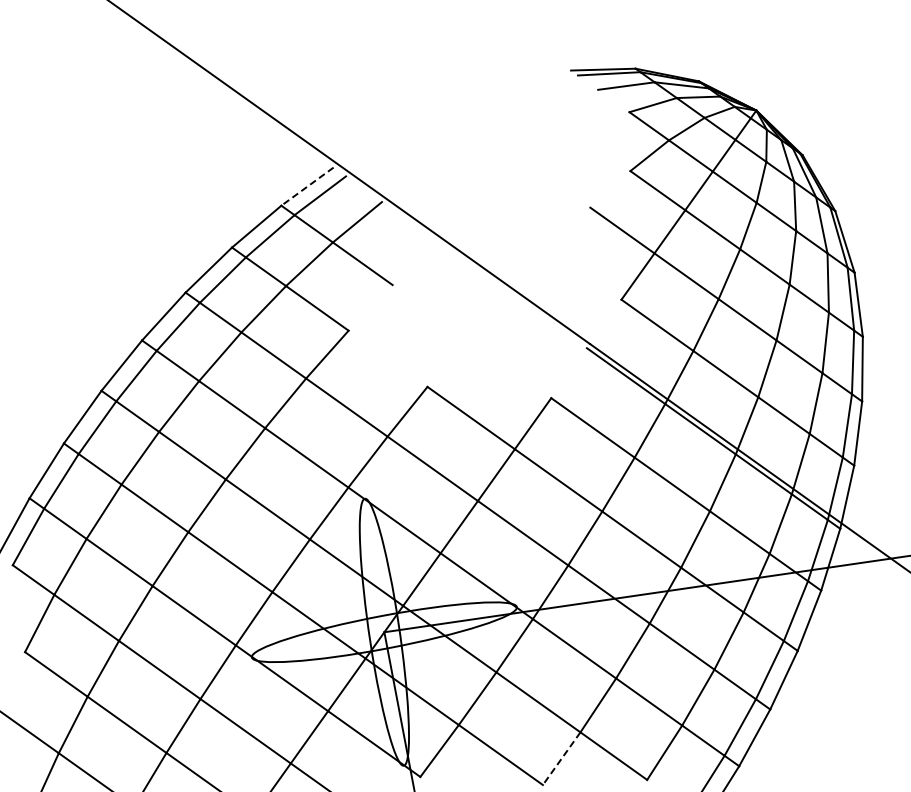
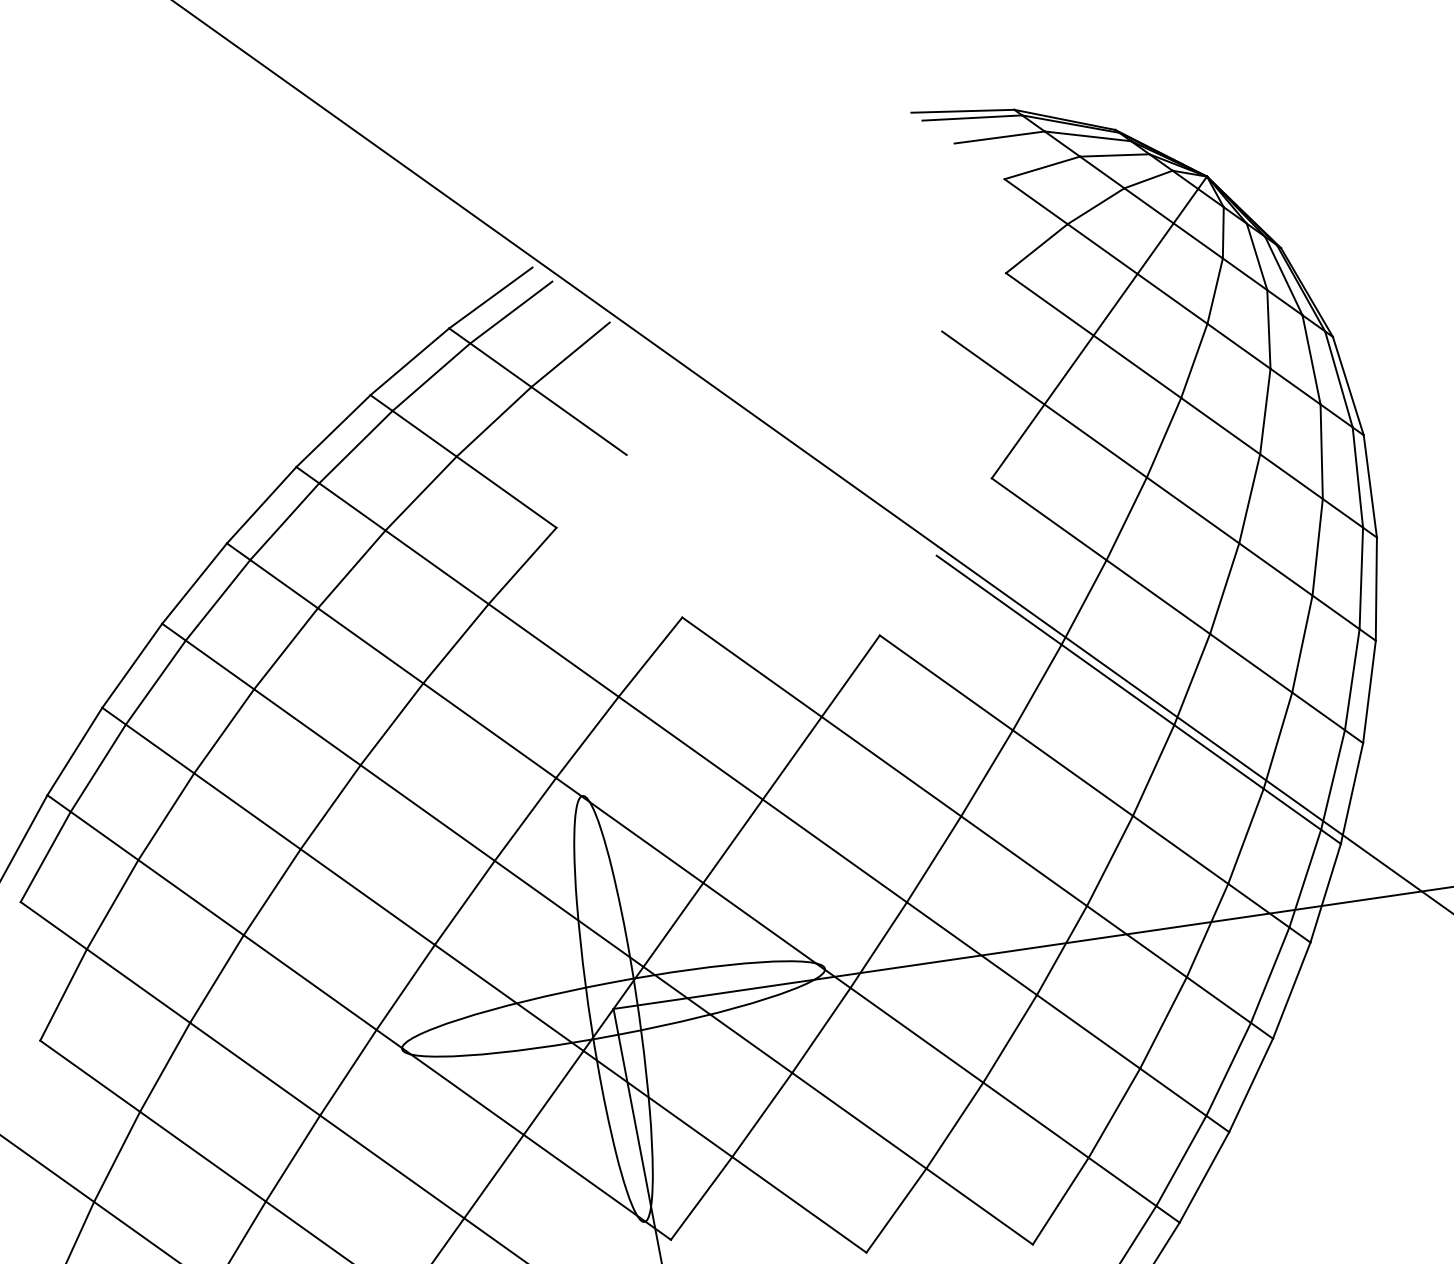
line: (307, 186) -> (490, 297), dashed -> solid
line: (561, 759) -> (896, 1211), dashed -> solid

